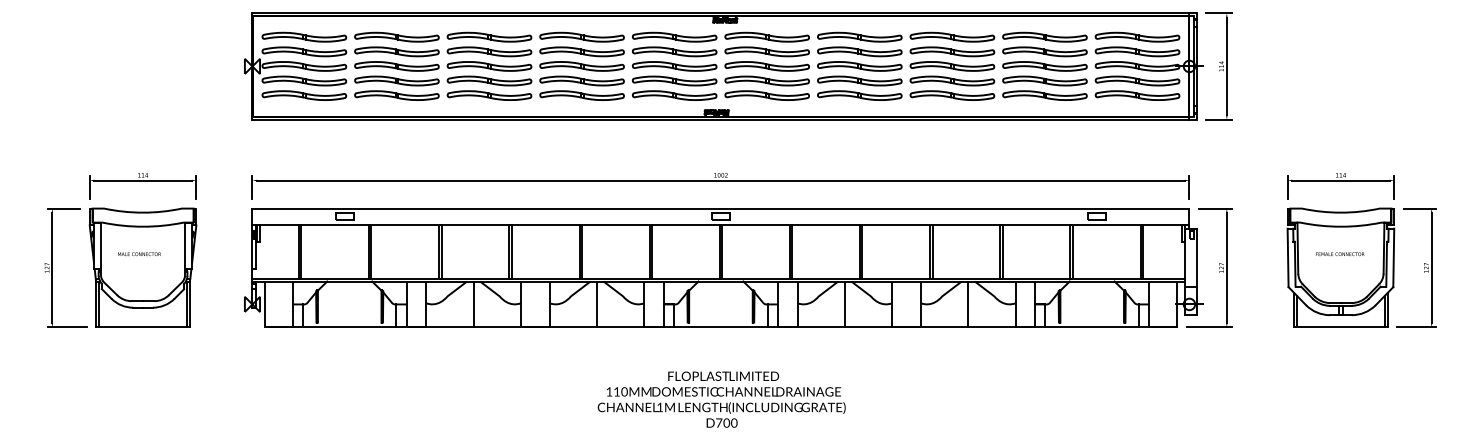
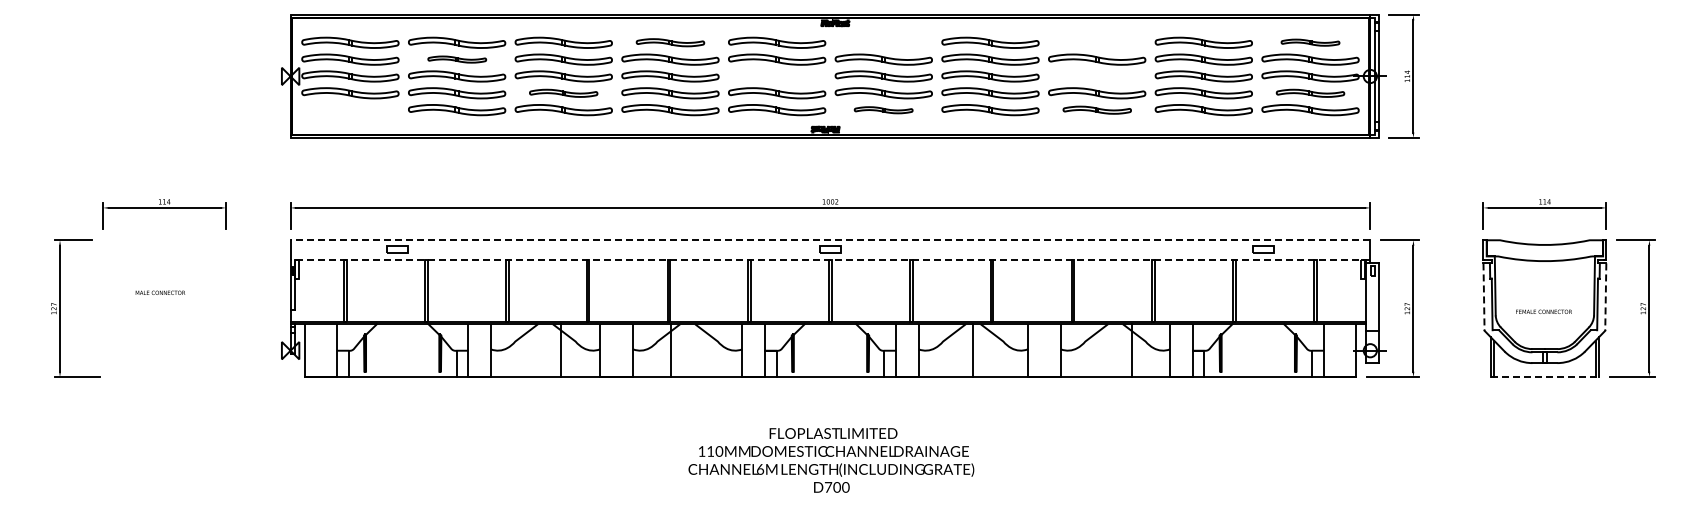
part: (582, 36) -> (670, 42), size x0.7
part: (766, 36) -> (883, 42), removed
part: (952, 36) -> (1097, 42), removed
part: (1137, 36) -> (1310, 42), size x0.6
part: (397, 51) -> (457, 59), size x0.6
part: (674, 66) -> (777, 76), removed
part: (952, 66) -> (1097, 76), removed
part: (489, 81) -> (563, 93), size x0.7
part: (1137, 81) -> (1310, 93), size x0.7
part: (304, 95) -> (350, 110), removed
part: (766, 95) -> (883, 110), size x0.6
part: (952, 95) -> (1097, 110), size x0.7
line: (720, 208) -> (830, 240), solid -> dashed
line: (720, 225) -> (830, 259), solid -> dashed
text: (1339, 253) -> (1543, 311), moved
line: (1288, 258) -> (1484, 297), solid -> dashed
line: (1393, 258) -> (1605, 297), solid -> dashed
part: (143, 267) -> (164, 308), removed
line: (473, 304) -> (561, 350), moved
line: (596, 304) -> (670, 350), moved
line: (968, 304) -> (1131, 350), moved
line: (1340, 327) -> (1544, 377), solid -> dashed
text: (660, 407) -> (760, 469), 1M -> 6M

